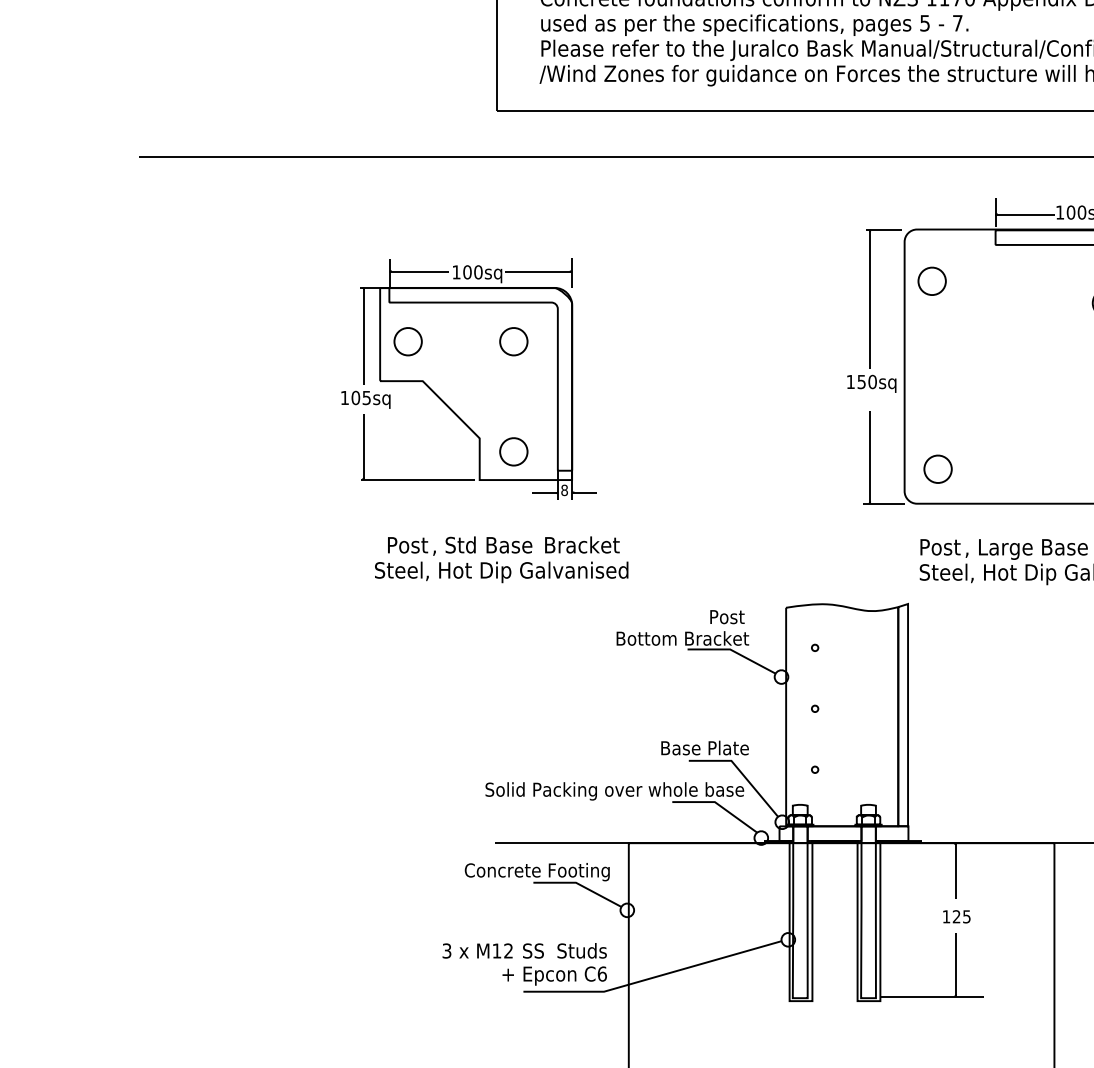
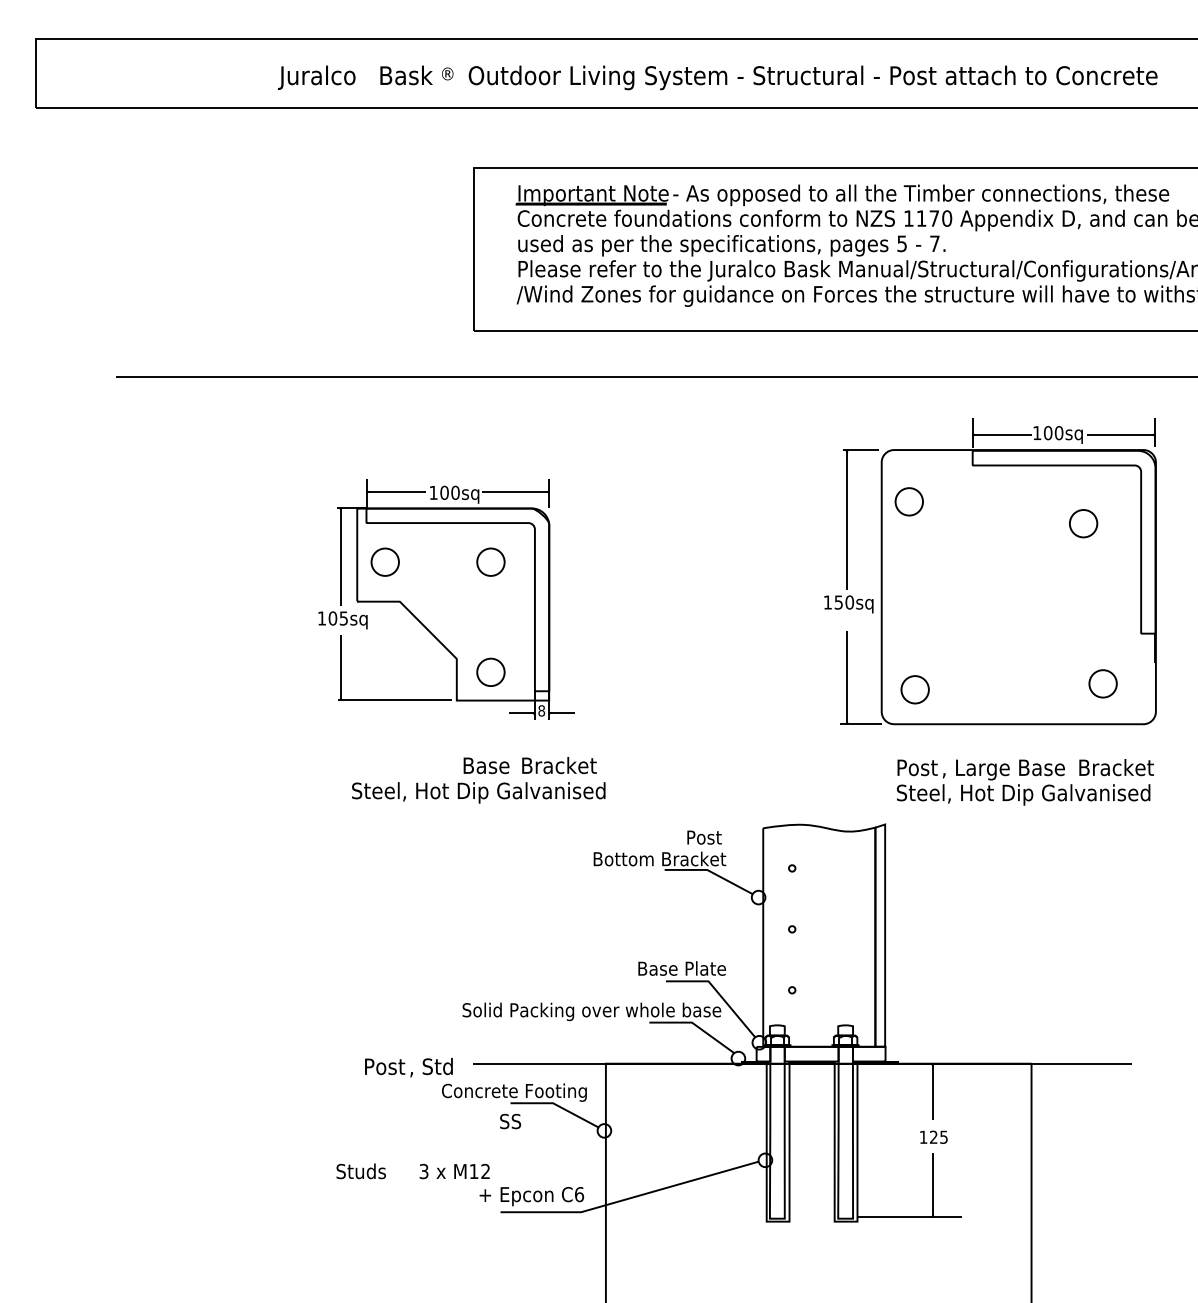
text: (431, 545) -> (408, 1067), moved
text: (533, 950) -> (510, 1121), moved
text: (581, 950) -> (360, 1171), moved

